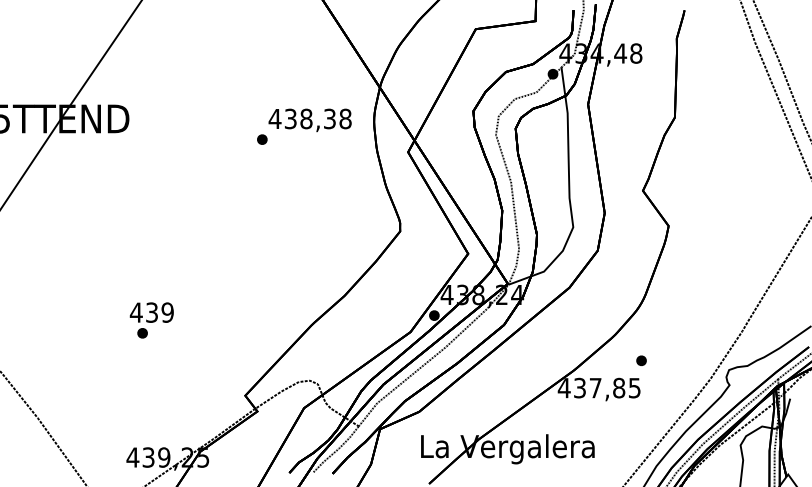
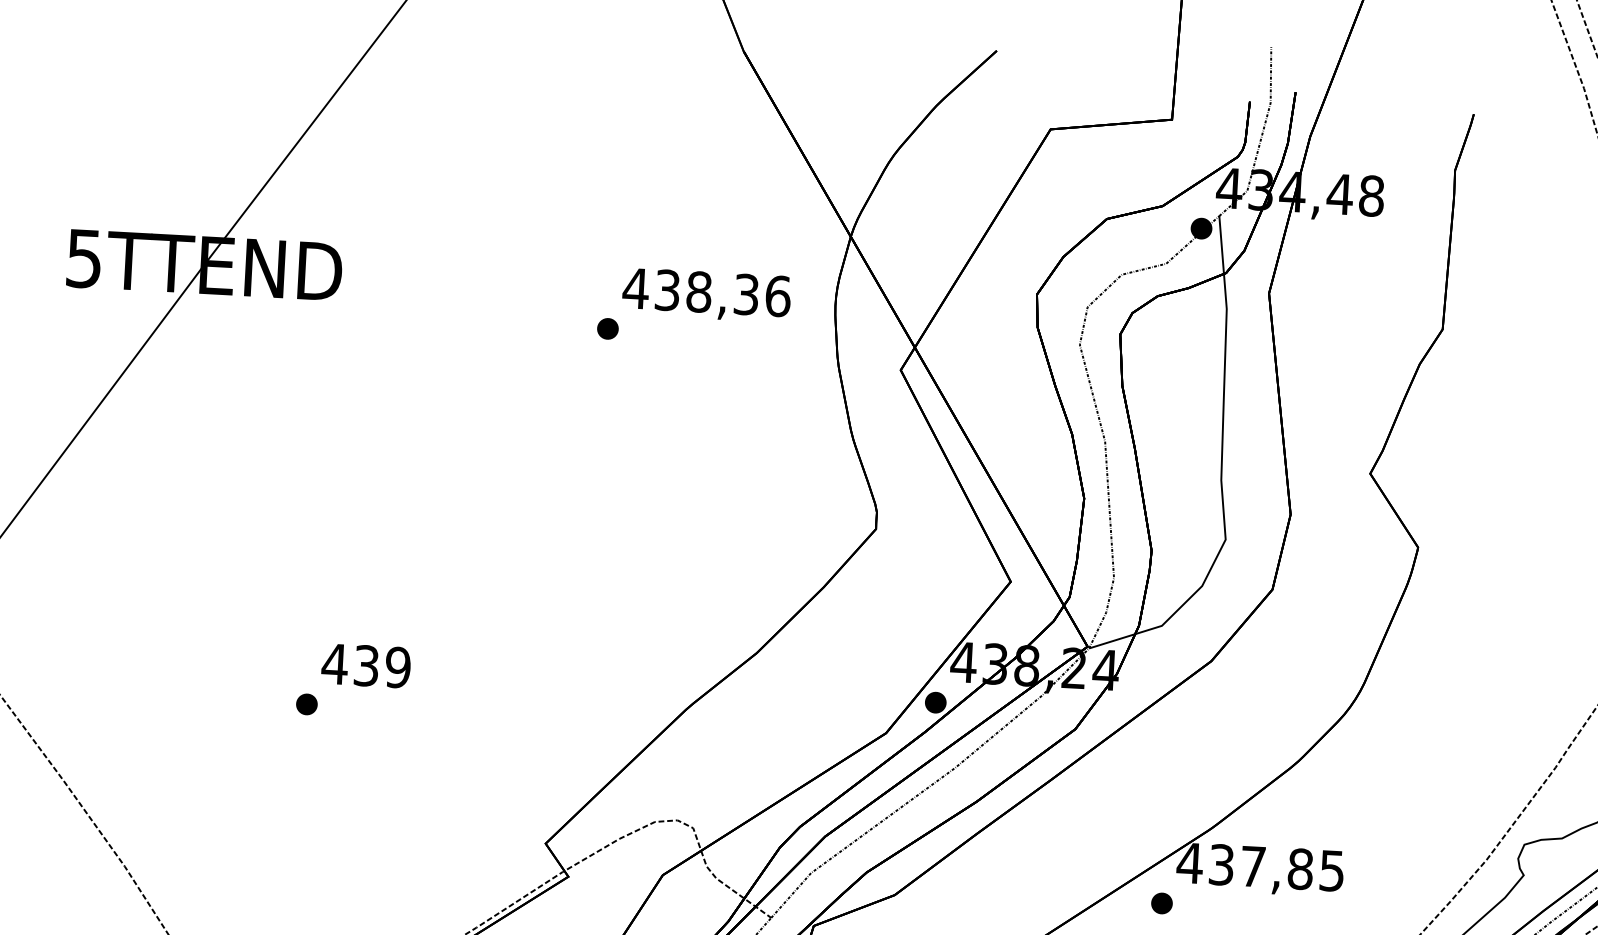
text: (345, 118) -> (778, 295), 438,38 -> 438,36
part: (142, 333) -> (306, 704), moved
part: (641, 360) -> (1161, 902), moved

